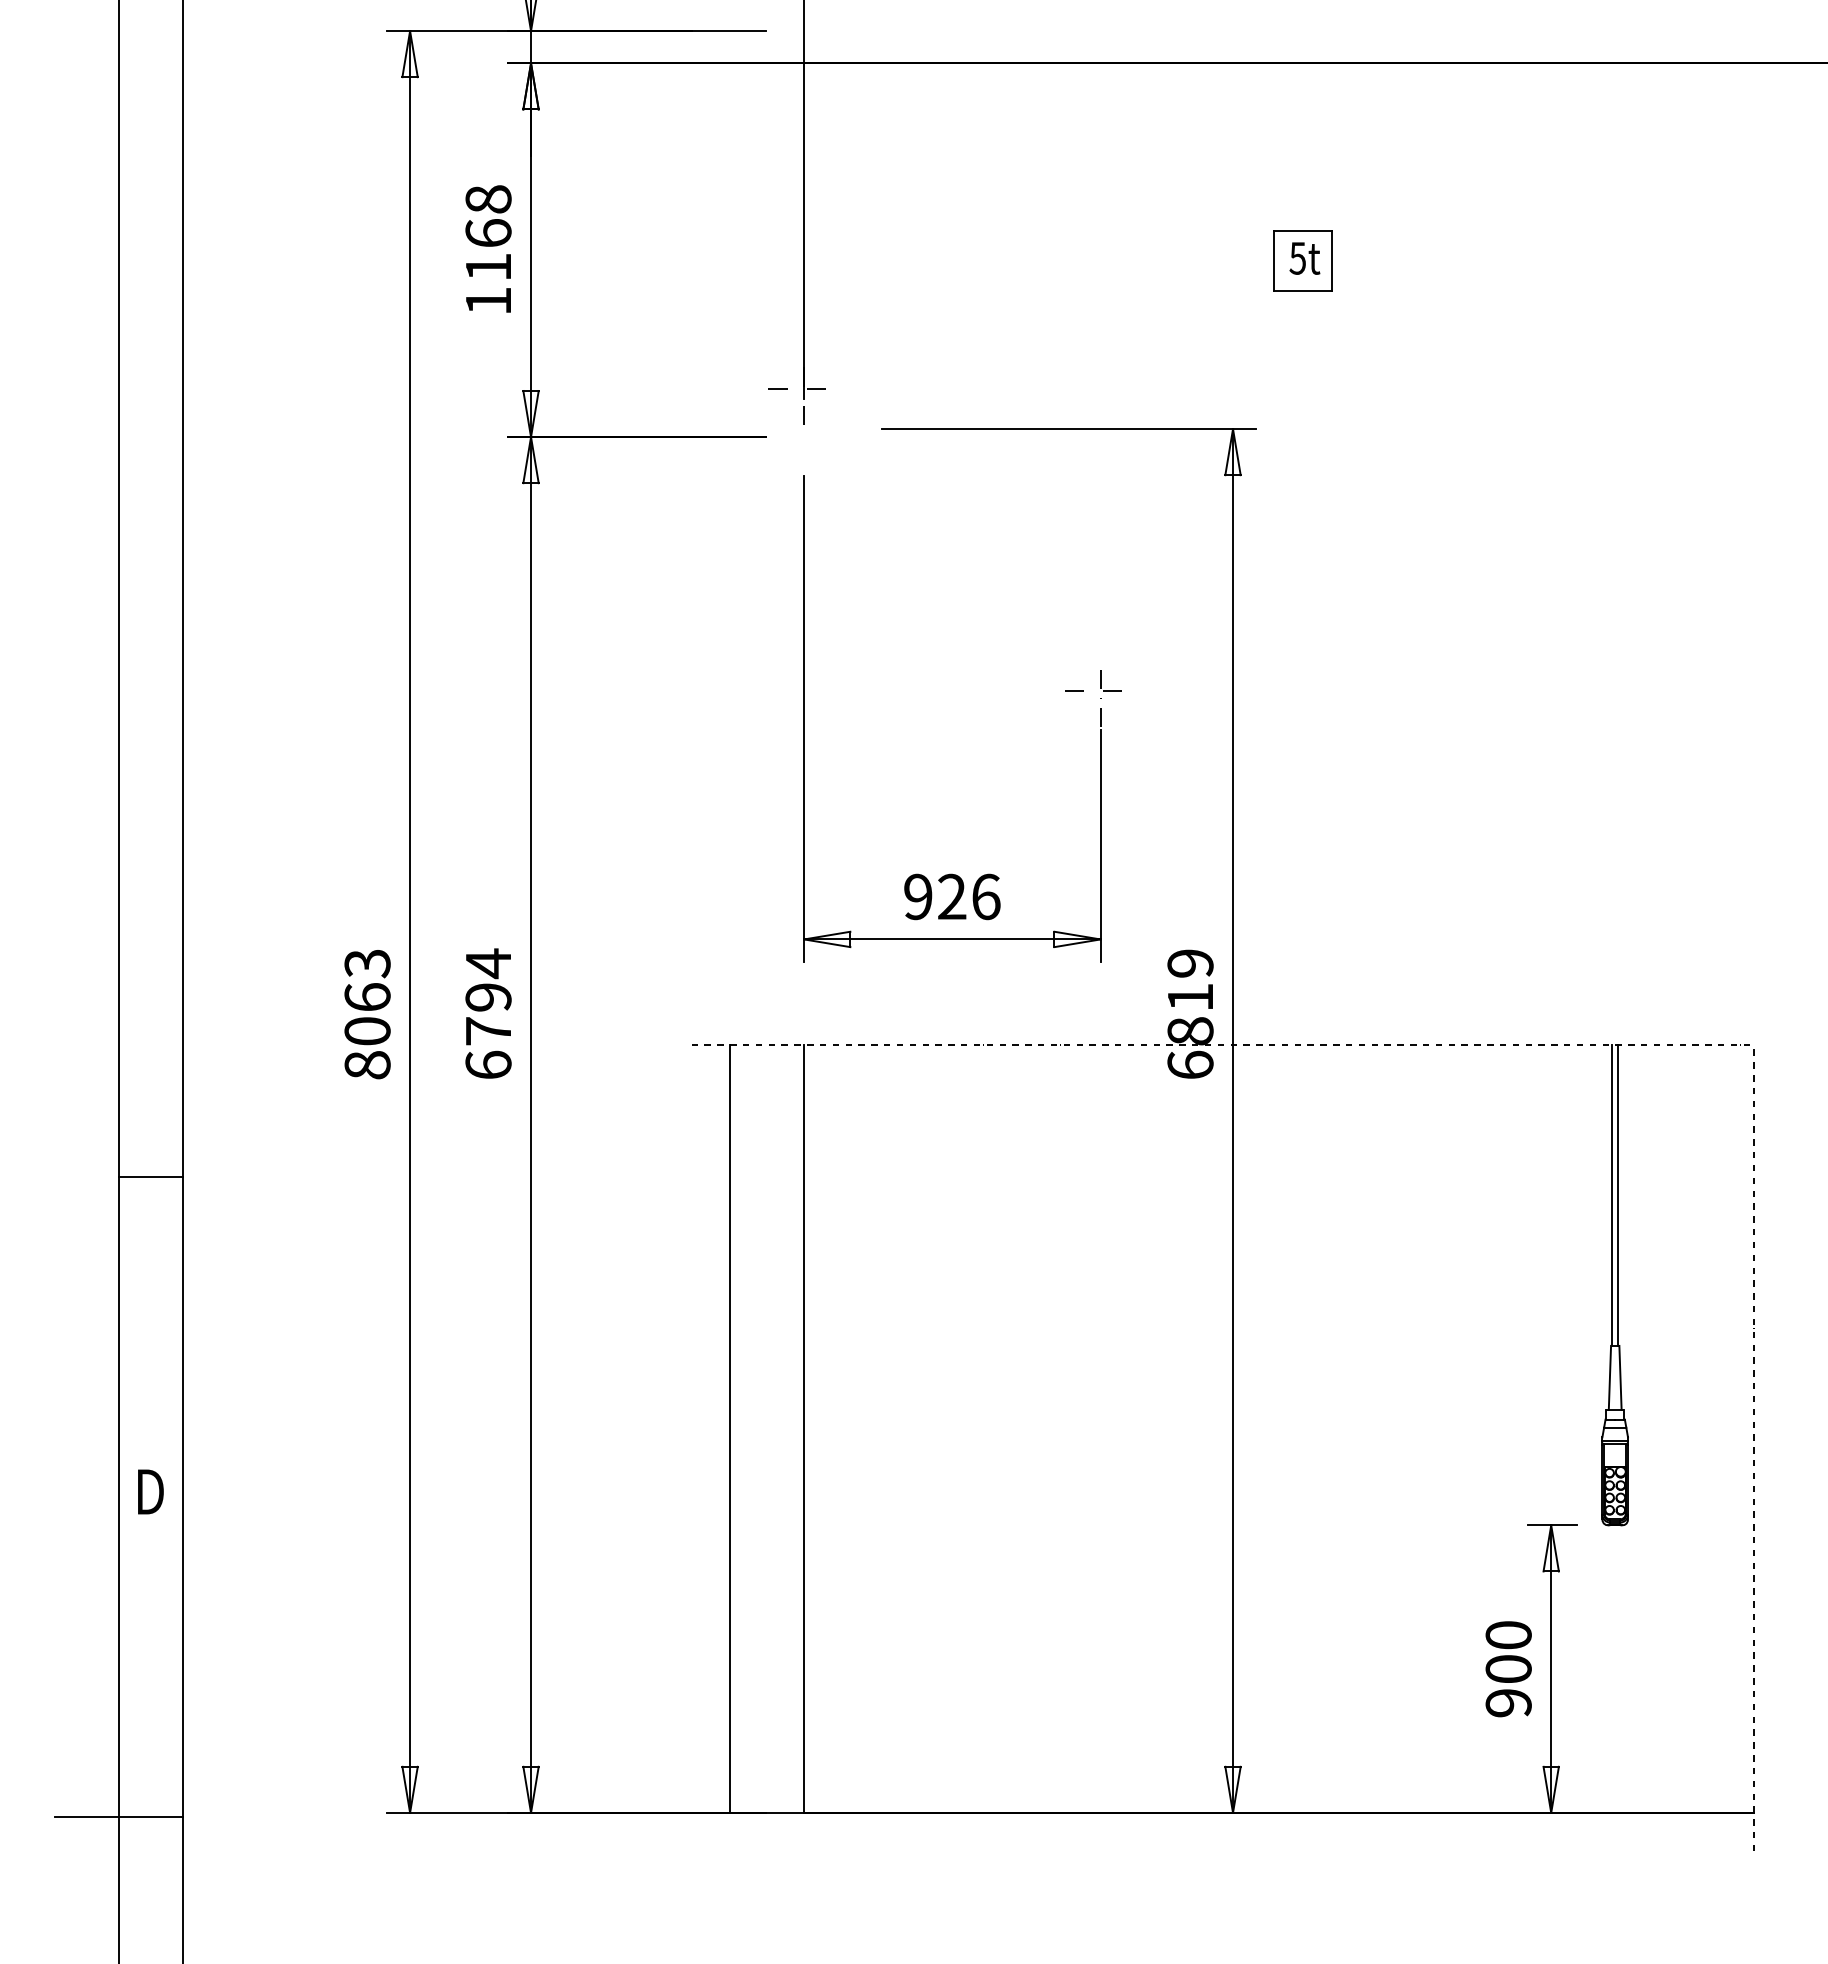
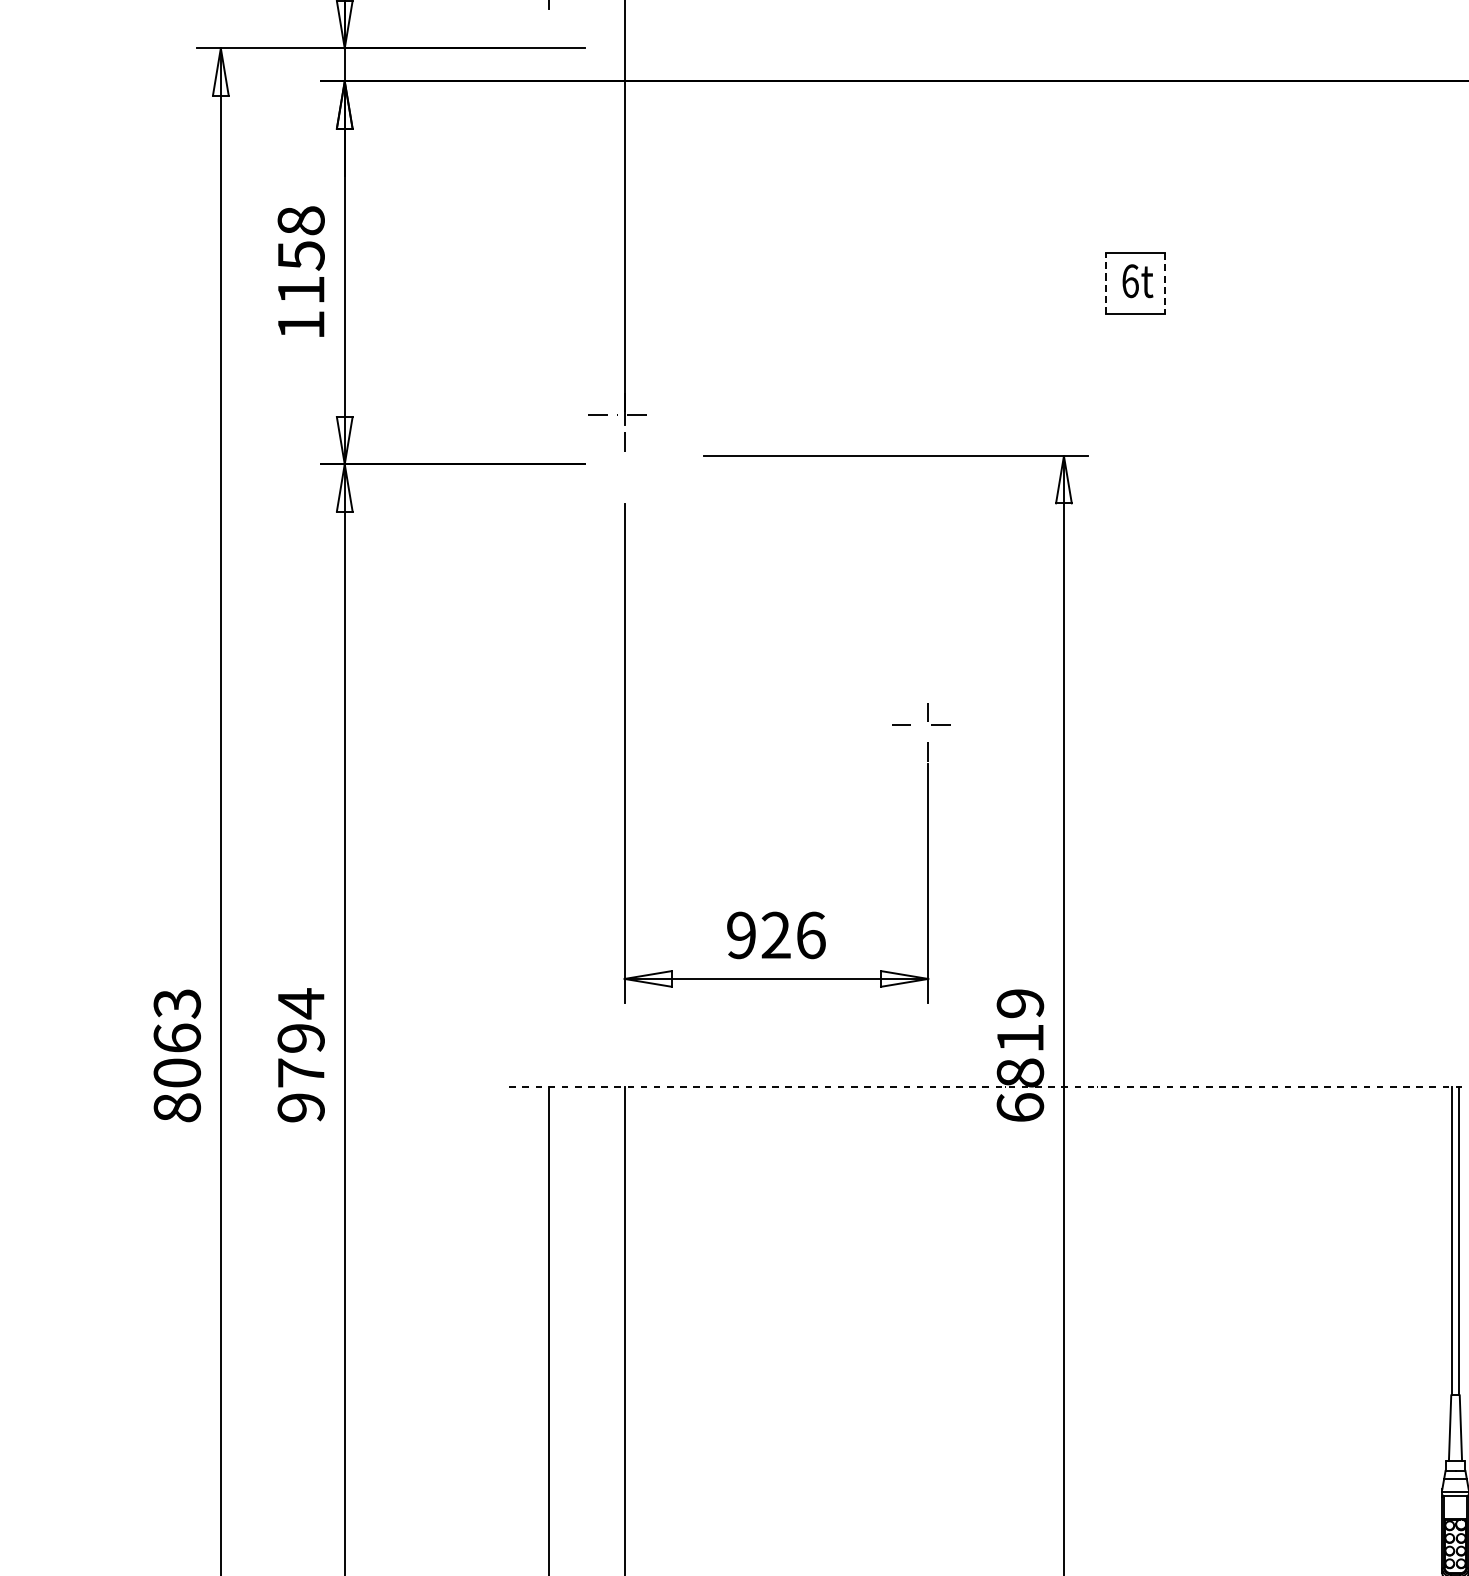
text: (488, 233) -> (301, 255), 1168 -> 1158
text: (1297, 257) -> (1129, 280), 5t -> 6t
line: (1273, 260) -> (1105, 283), solid -> dashed
line: (1331, 260) -> (1164, 283), solid -> dashed
text: (488, 1064) -> (301, 1107), 6794 -> 9794

